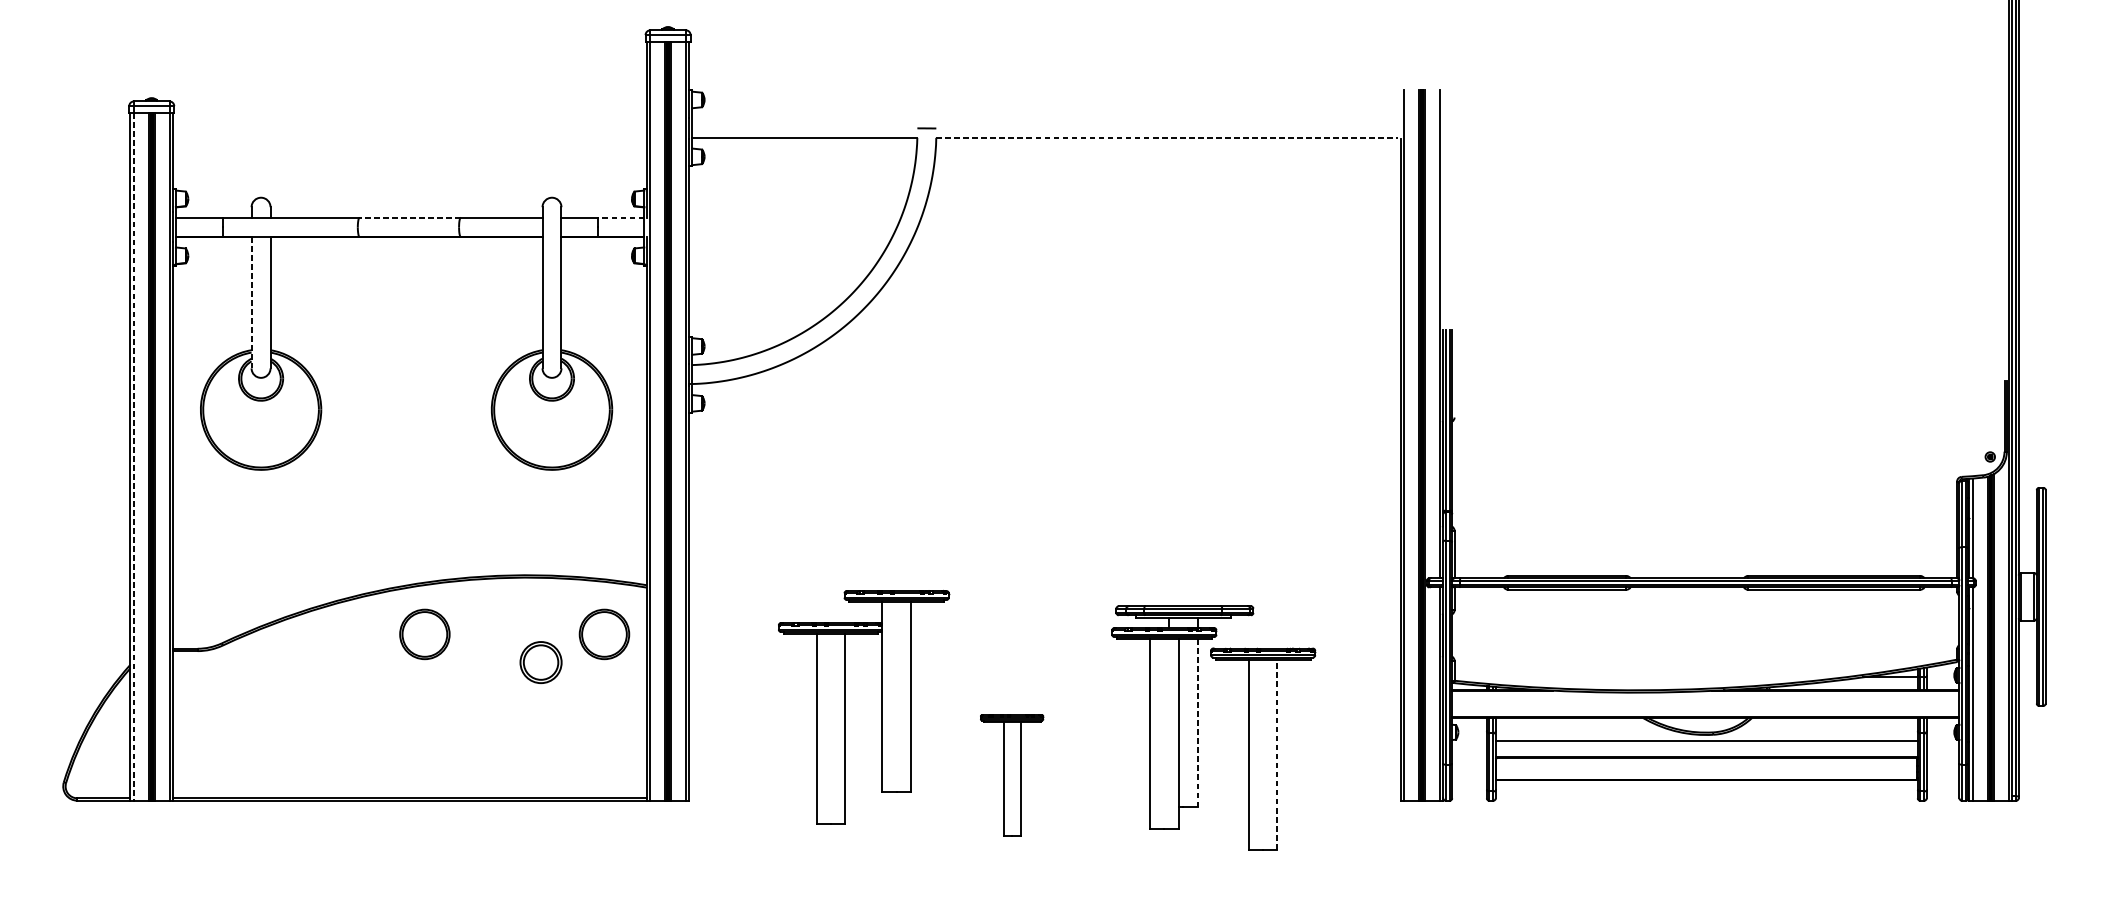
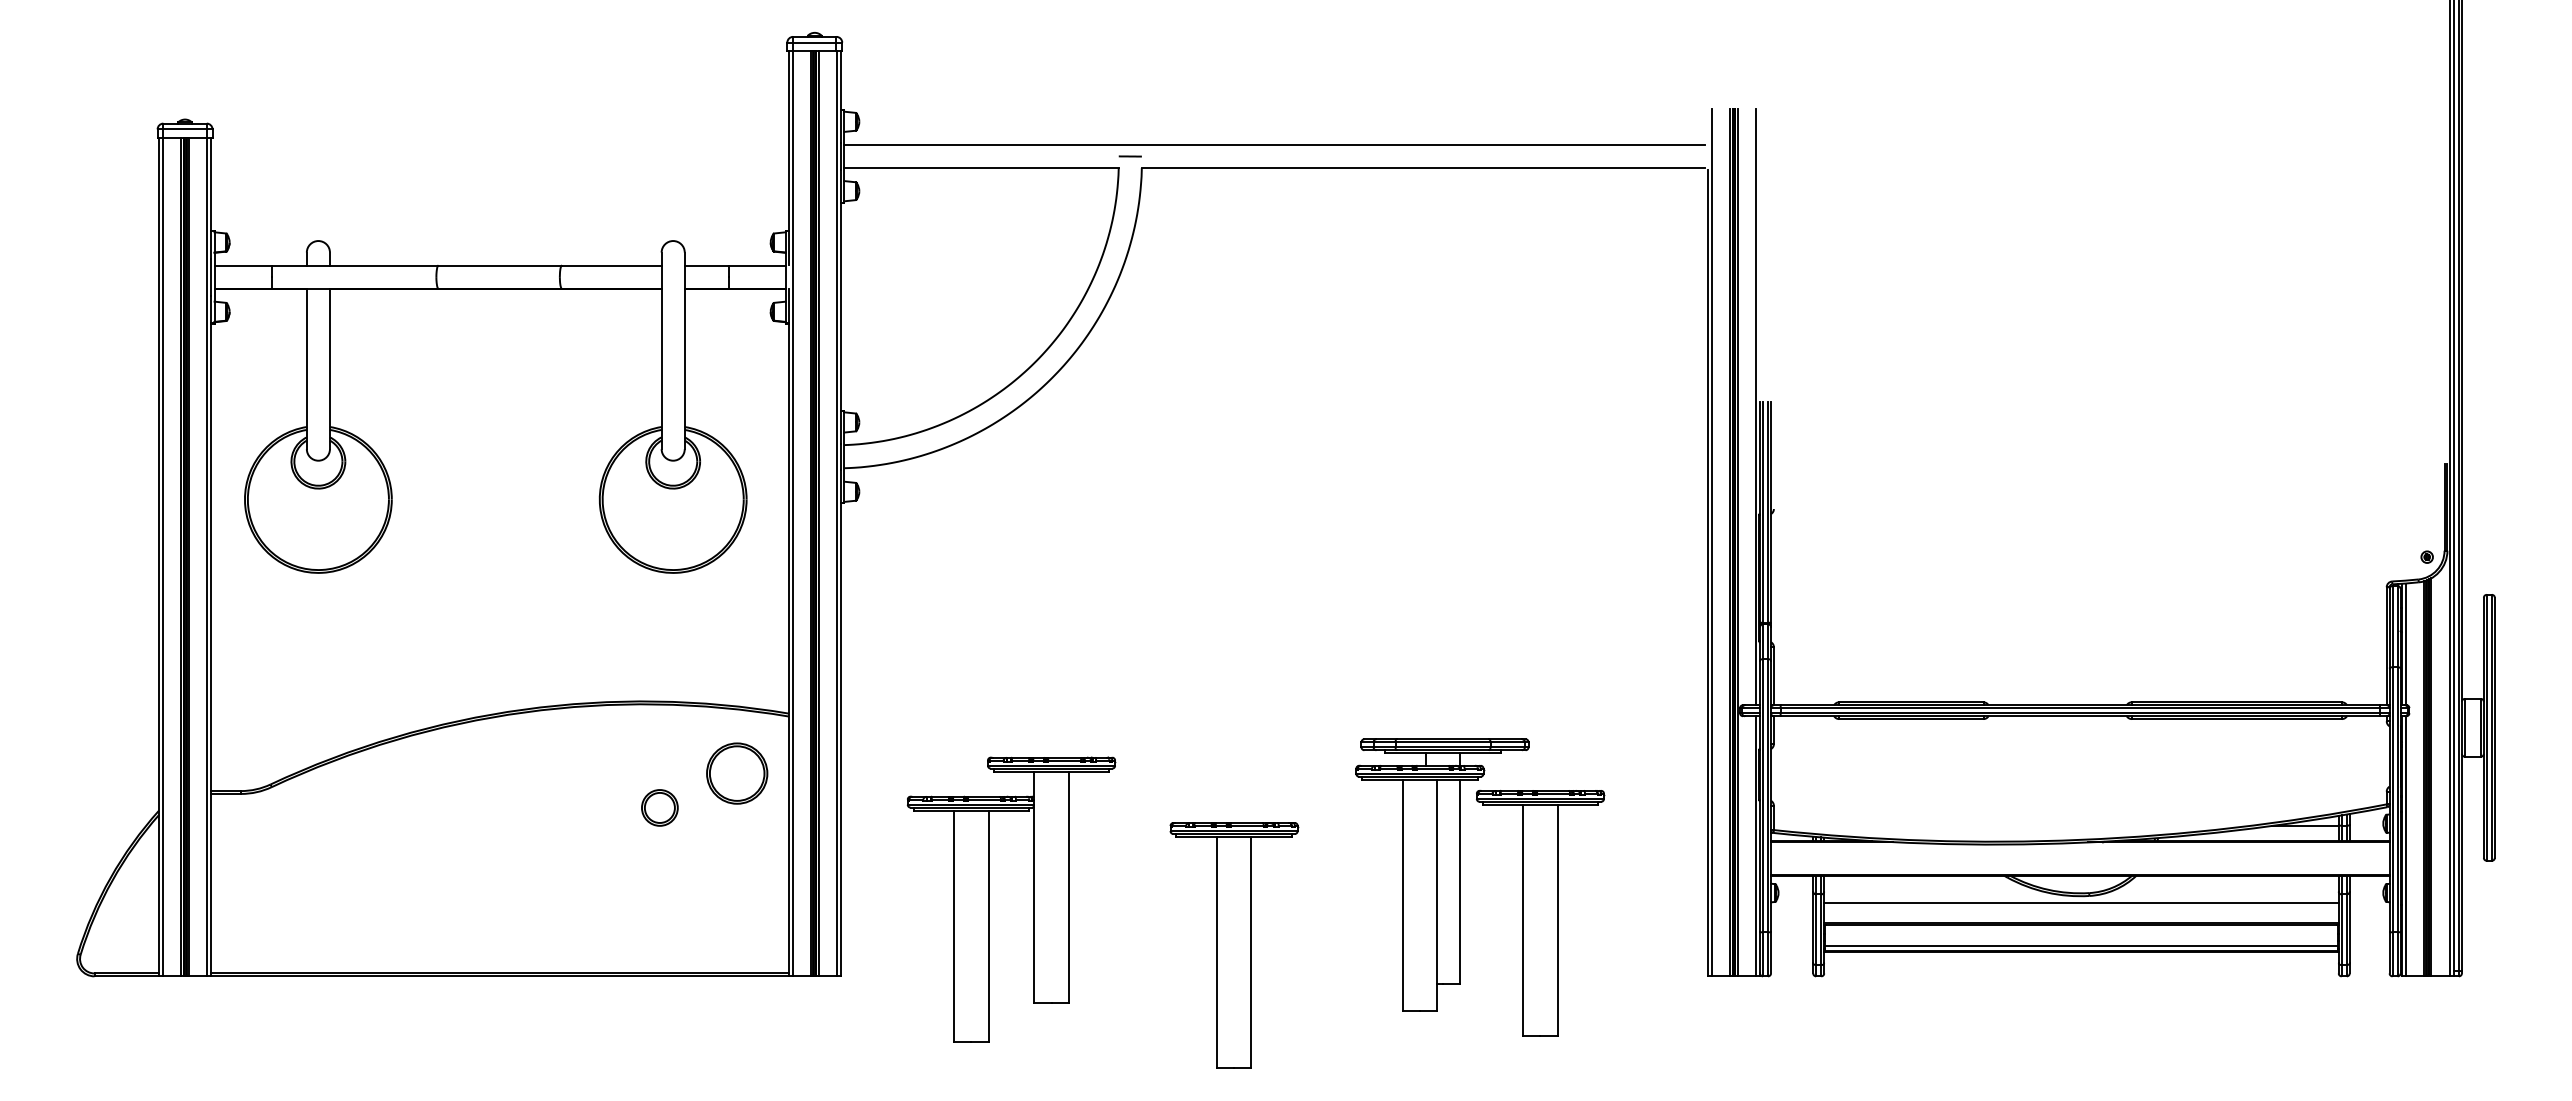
line: (1045, 118) -> (1274, 144), added
line: (1167, 138) -> (1423, 168), dashed -> solid
line: (410, 217) -> (500, 265), dashed -> solid
line: (620, 217) -> (756, 265), dashed -> solid
line: (251, 303) -> (306, 369), dashed -> solid
line: (134, 457) -> (163, 557), dashed -> solid
part: (425, 634) -> (518, 773), removed
part: (540, 662) -> (659, 807), size x0.71
part: (845, 707) -> (989, 899), moved
line: (1197, 722) -> (1460, 881), dashed -> solid
line: (1277, 754) -> (1557, 920), dashed -> solid
part: (1012, 775) -> (1234, 945), size x1.67
line: (1706, 775) -> (2081, 945), added

